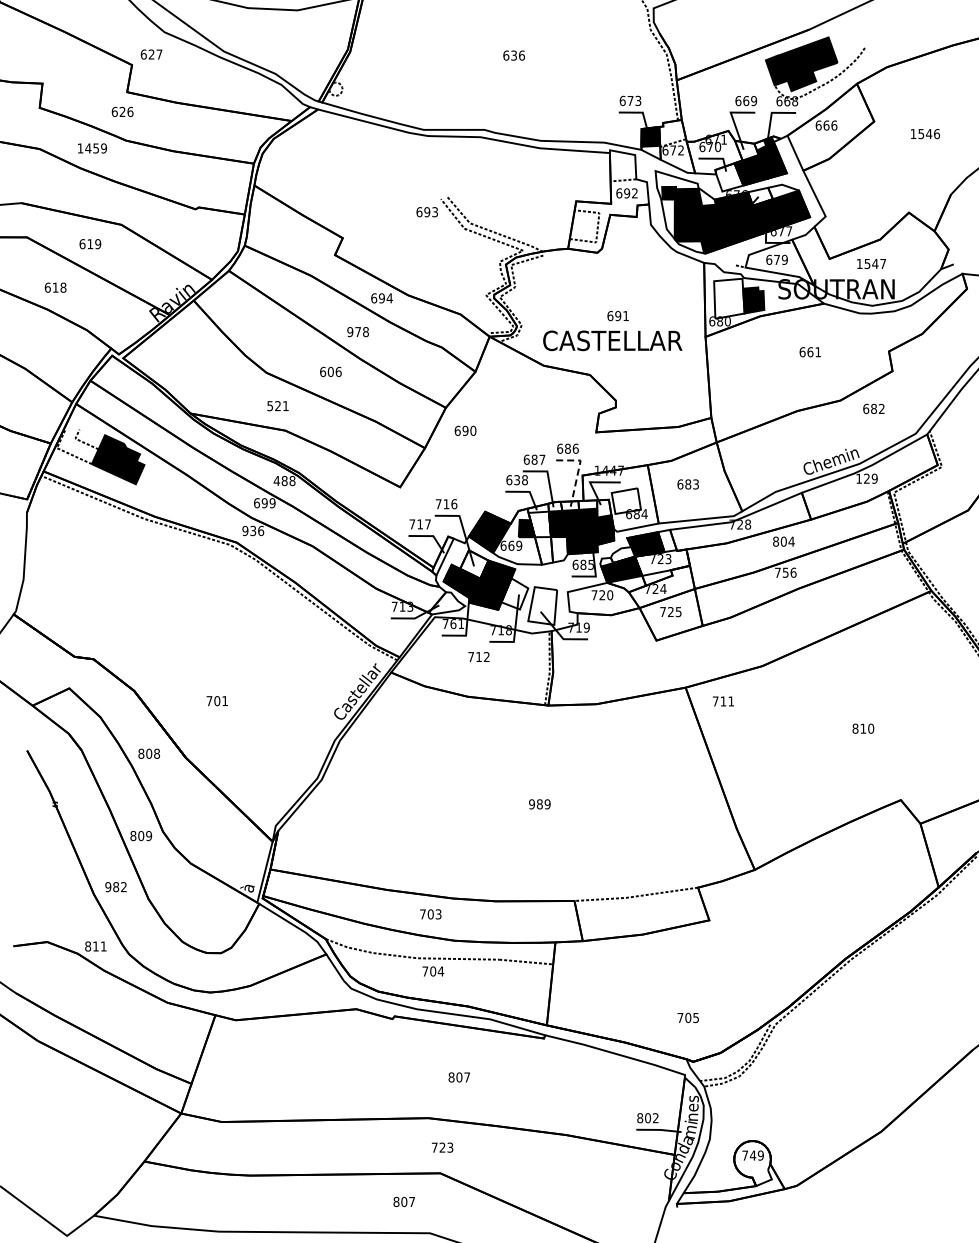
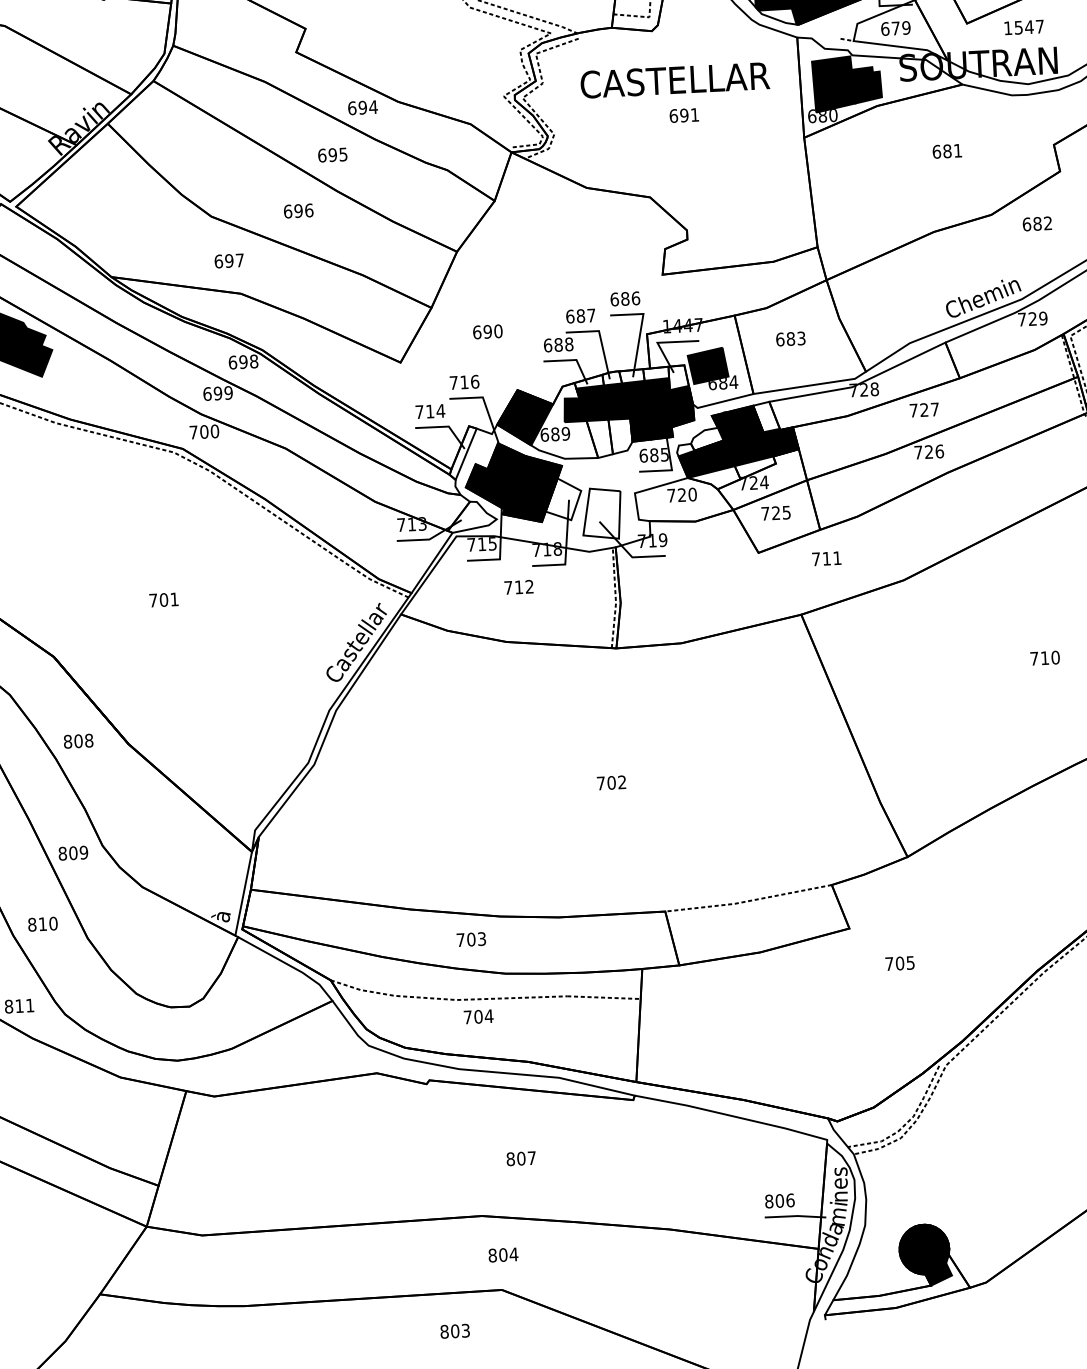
fill: (729, 298) -> (834, 84), added
text: (357, 332) -> (332, 155), 978 -> 695
text: (612, 340) -> (674, 79), moved
text: (810, 352) -> (947, 151), 661 -> 681
text: (330, 371) -> (298, 210), 606 -> 696
text: (277, 406) -> (228, 261), 521 -> 697
text: (465, 430) -> (487, 331), moved
line: (578, 471) -> (641, 328), dashed -> solid
text: (858, 478) -> (1021, 319), 129 -> 729
text: (280, 480) -> (237, 361), 488 -> 698
text: (517, 480) -> (559, 345), 638 -> 688
fill: (625, 501) -> (706, 366), added
text: (427, 524) -> (440, 411), 717 -> 714
fill: (539, 524) -> (591, 403), added
text: (253, 530) -> (204, 431), 936 -> 700
text: (783, 541) -> (923, 409), 804 -> 727
text: (511, 545) -> (555, 433), 669 -> 689
fill: (662, 562) -> (761, 446), added
fill: (474, 564) -> (506, 462), added
text: (785, 572) -> (928, 451), 756 -> 726
text: (457, 624) -> (487, 544), 761 -> 715
text: (216, 701) -> (162, 600), moved
text: (722, 701) -> (825, 558), moved
text: (855, 728) -> (1034, 658), 810 -> 710
text: (539, 804) -> (611, 783), 989 -> 702
text: (115, 887) -> (42, 924), 982 -> 810
text: (687, 1017) -> (898, 962), moved
text: (655, 1118) -> (790, 1200), 802 -> 806
text: (442, 1147) -> (503, 1254), 723 -> 804
fill: (752, 1163) -> (924, 1255), added
text: (411, 1201) -> (464, 1330), 807 -> 803

